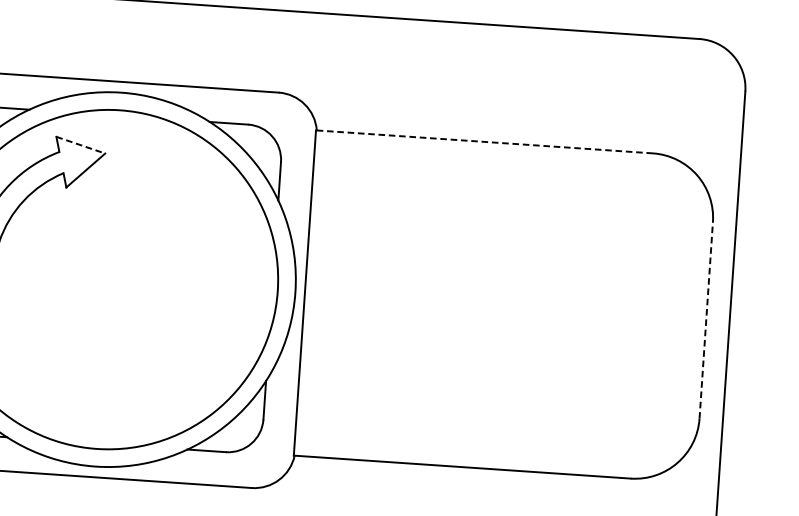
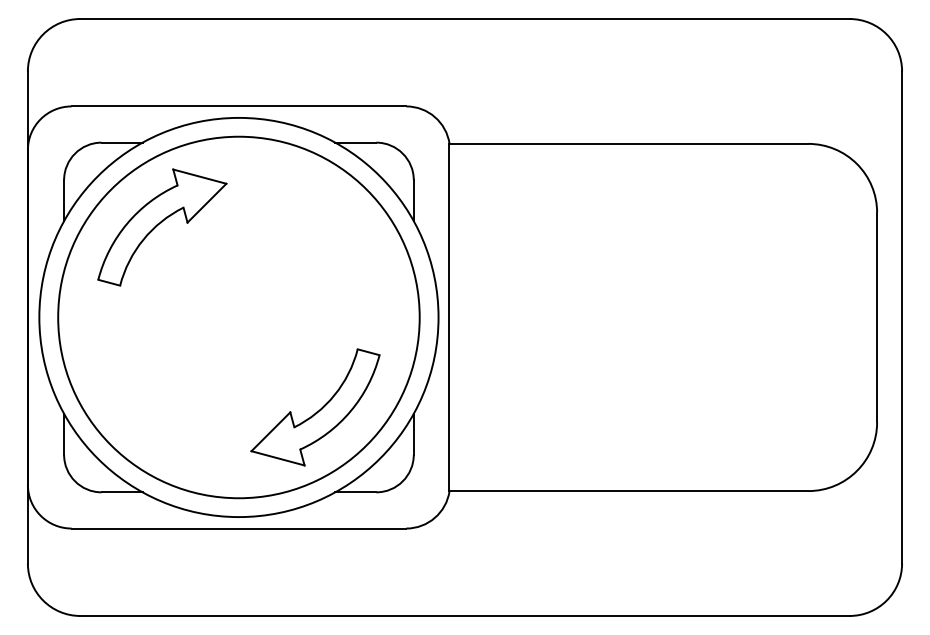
line: (484, 141) -> (628, 143), dashed -> solid
line: (81, 145) -> (200, 176), dashed -> solid
line: (706, 320) -> (877, 317), dashed -> solid
part: (174, 368) -> (315, 407), added

